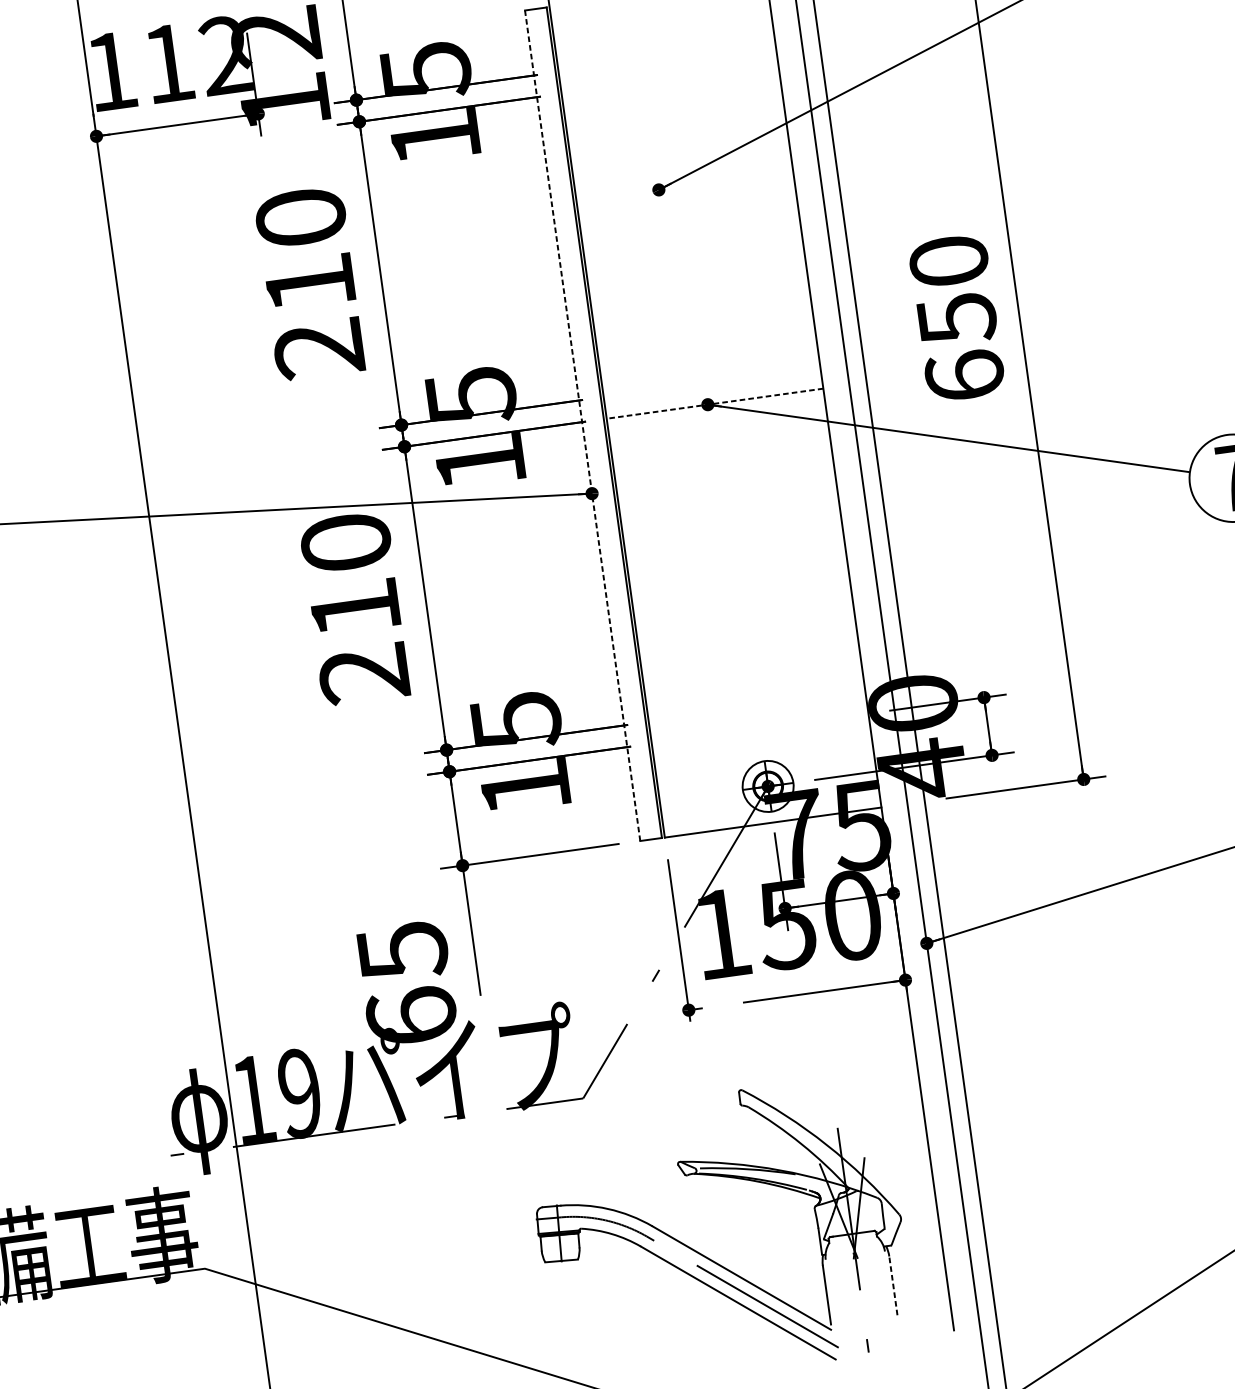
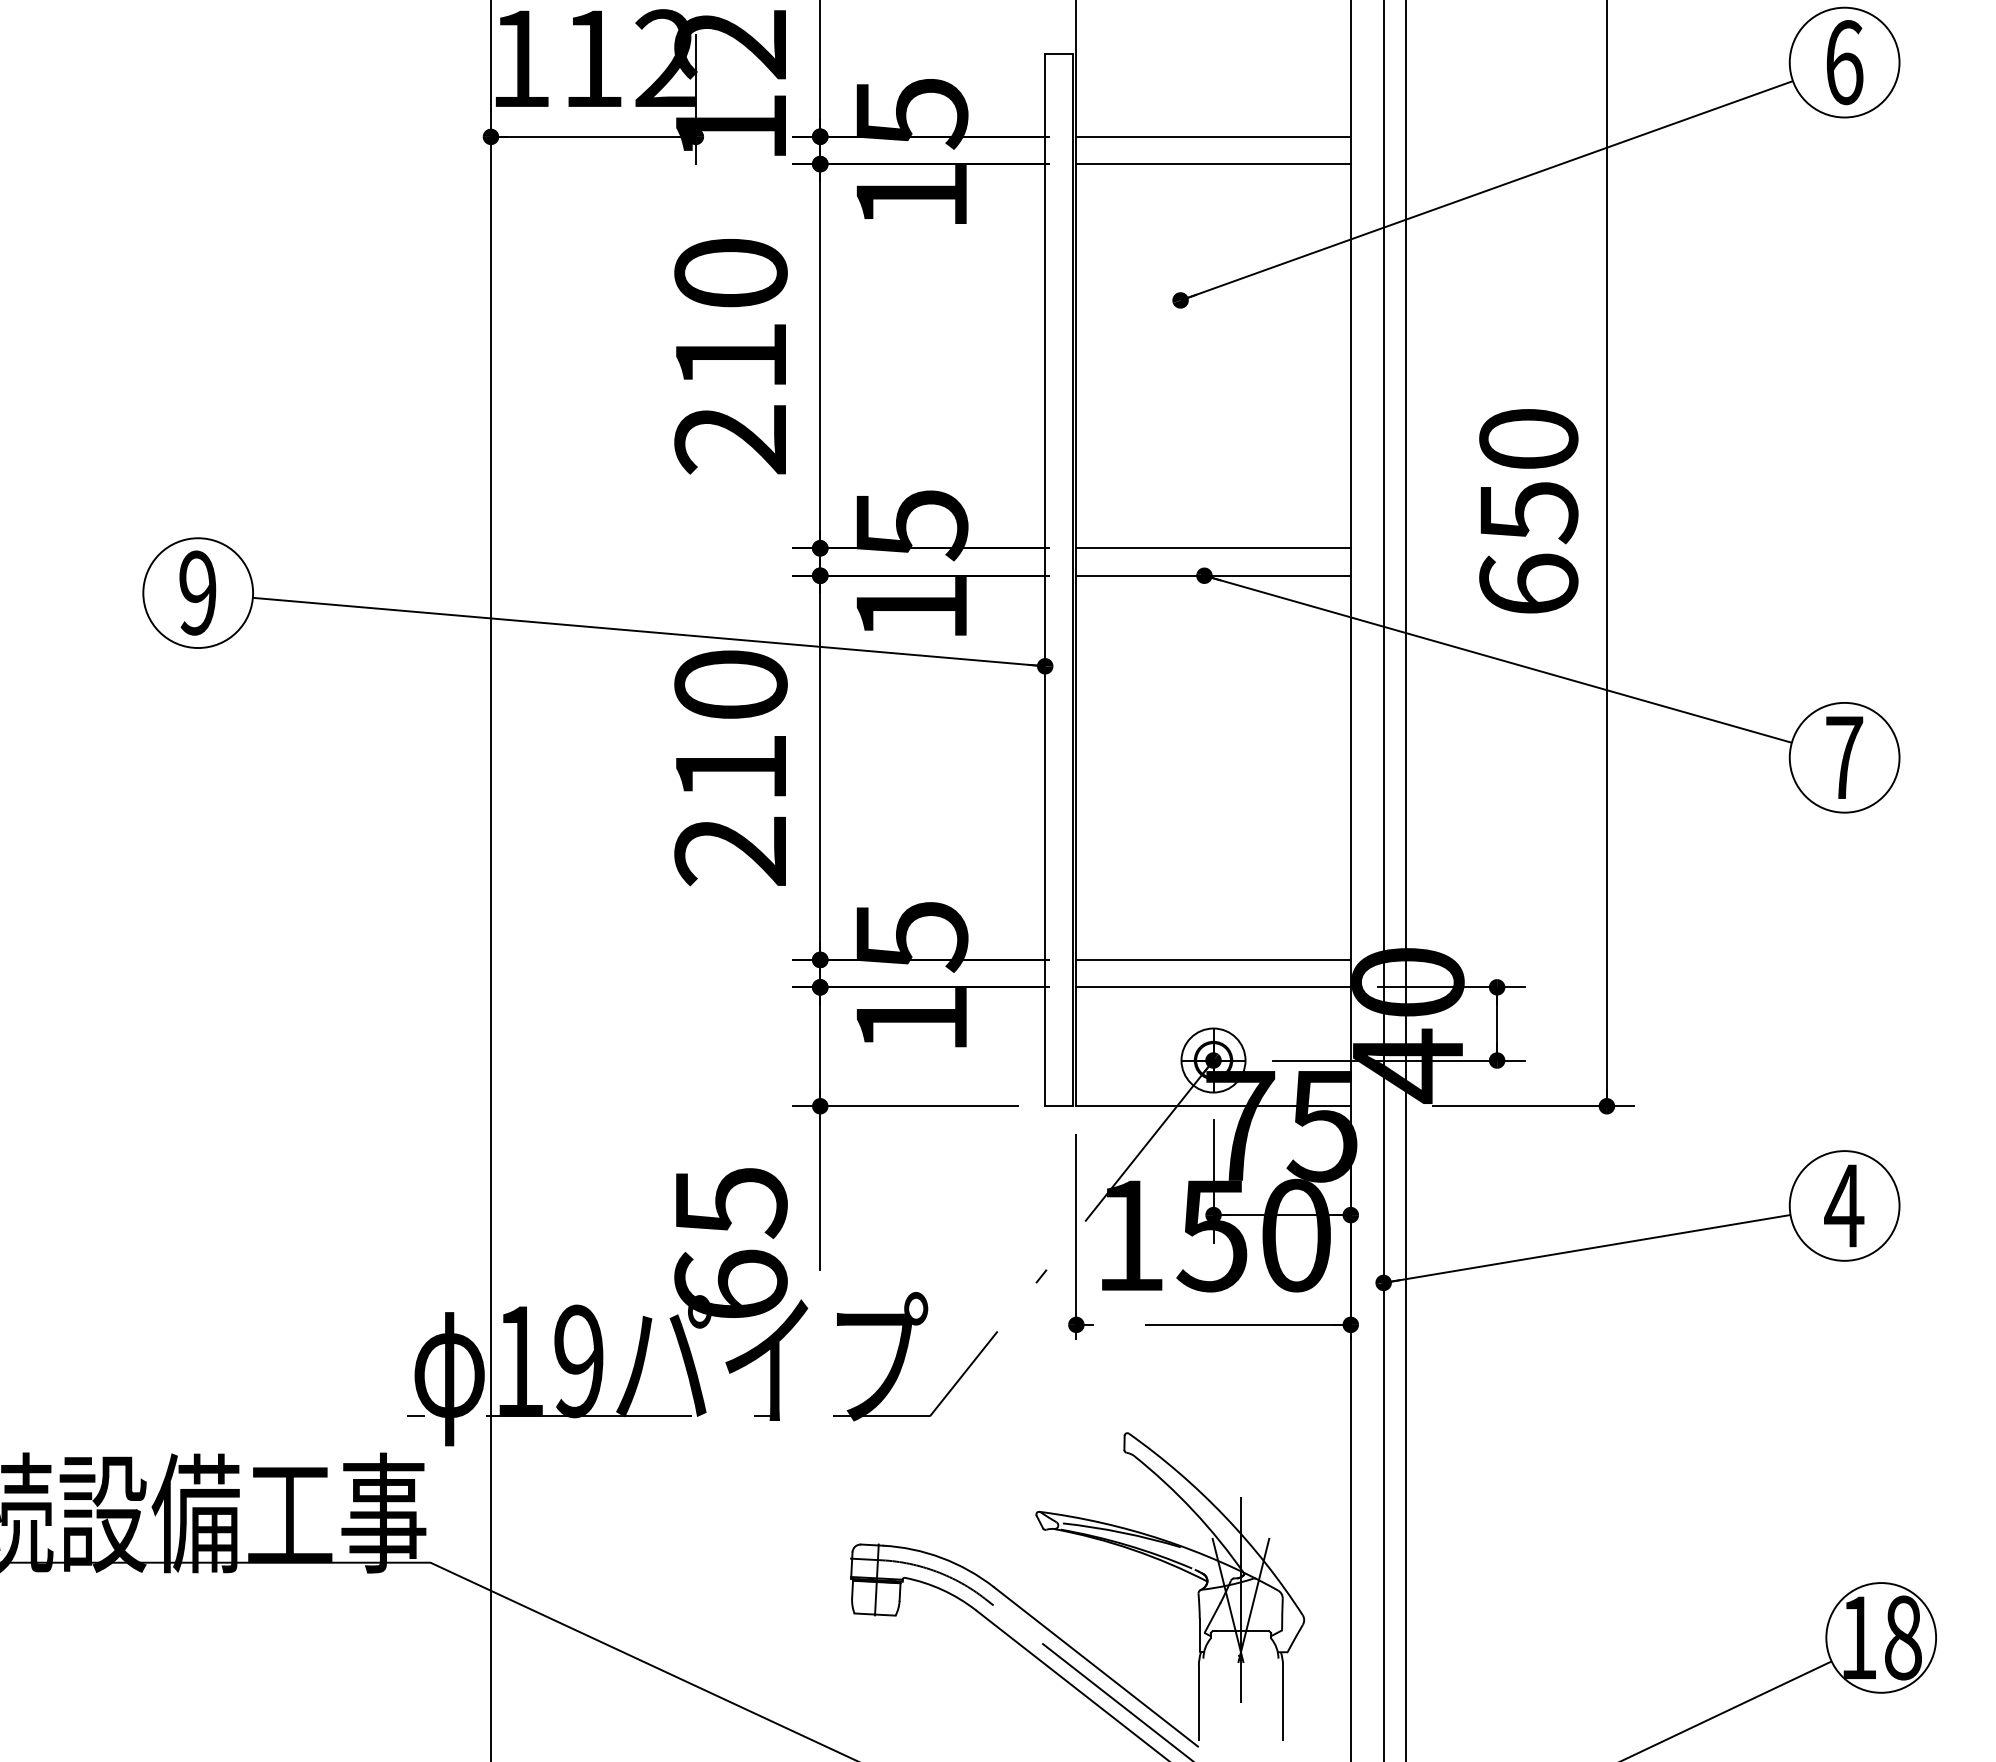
line: (666, 56) -> (1213, 136), added
line: (669, 79) -> (1213, 164), added
line: (712, 382) -> (1213, 548), added
line: (714, 403) -> (1213, 575), dashed -> solid
line: (582, 425) -> (1045, 580), dashed -> solid
line: (757, 706) -> (1213, 959), added
line: (760, 728) -> (1213, 987), added
line: (893, 1285) -> (1283, 1702), dashed -> solid

